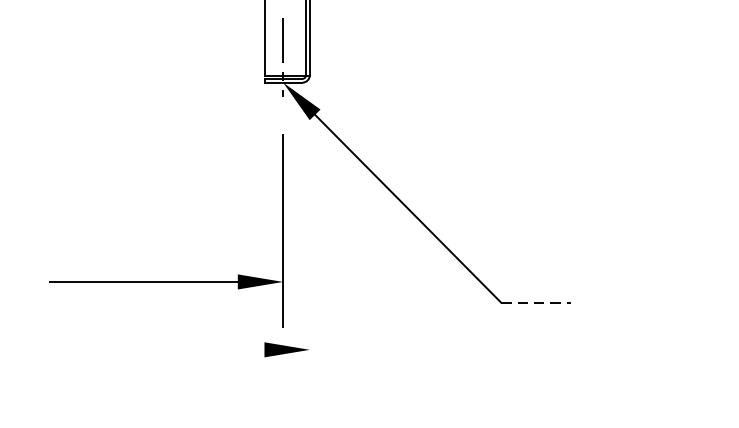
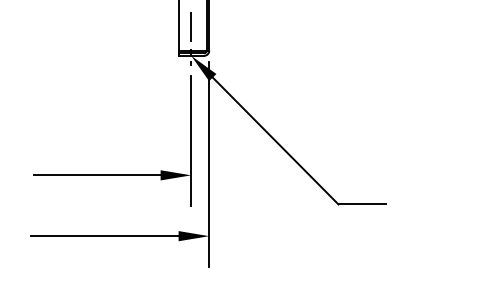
line: (310, 242) -> (209, 163), added
part: (166, 280) -> (112, 174), moved
line: (536, 302) -> (362, 204), dashed -> solid
line: (154, 350) -> (104, 236), added

